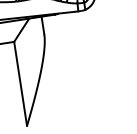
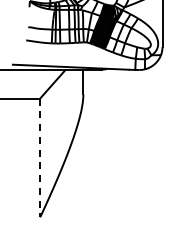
line: (20, 84) -> (40, 158), solid -> dashed

